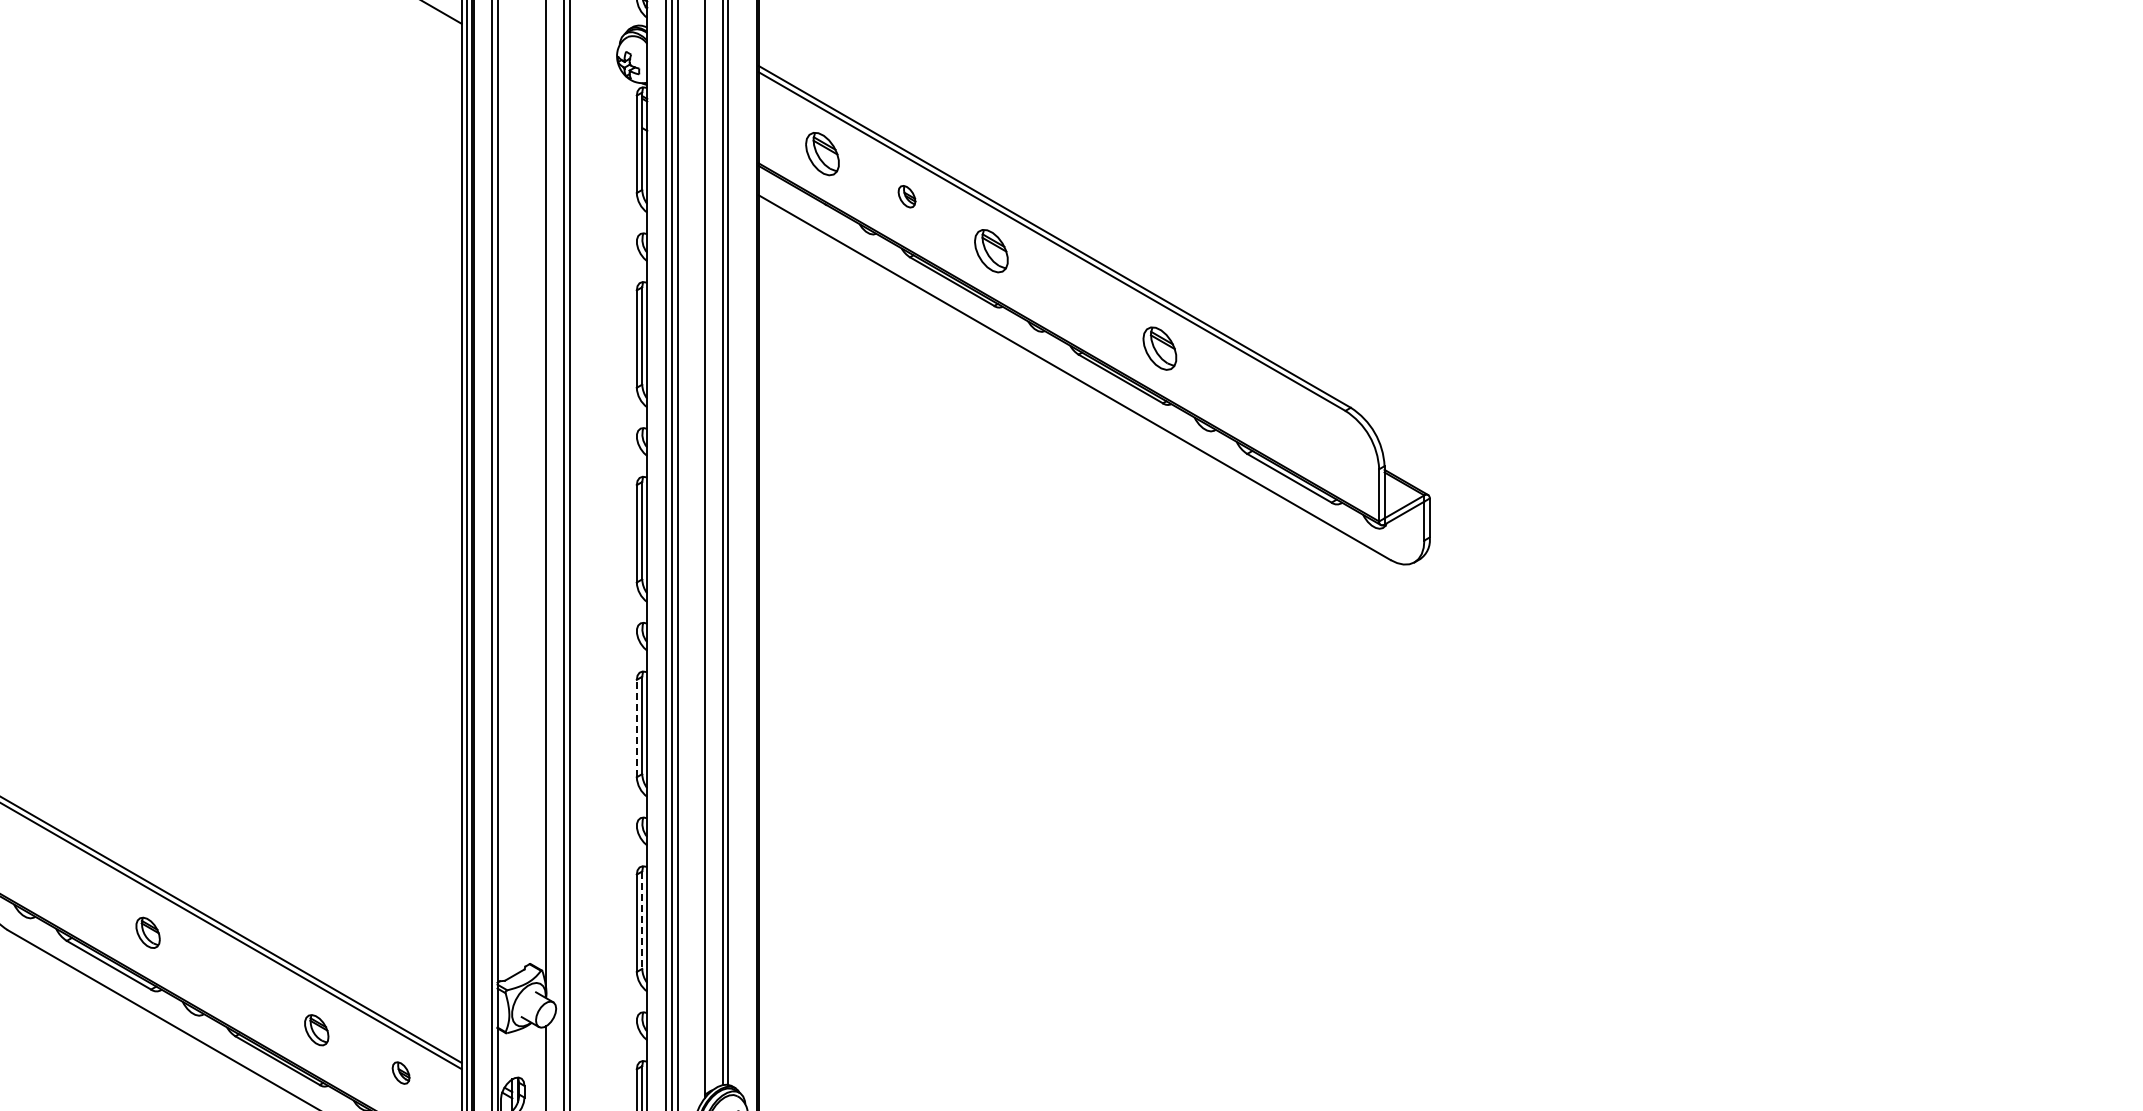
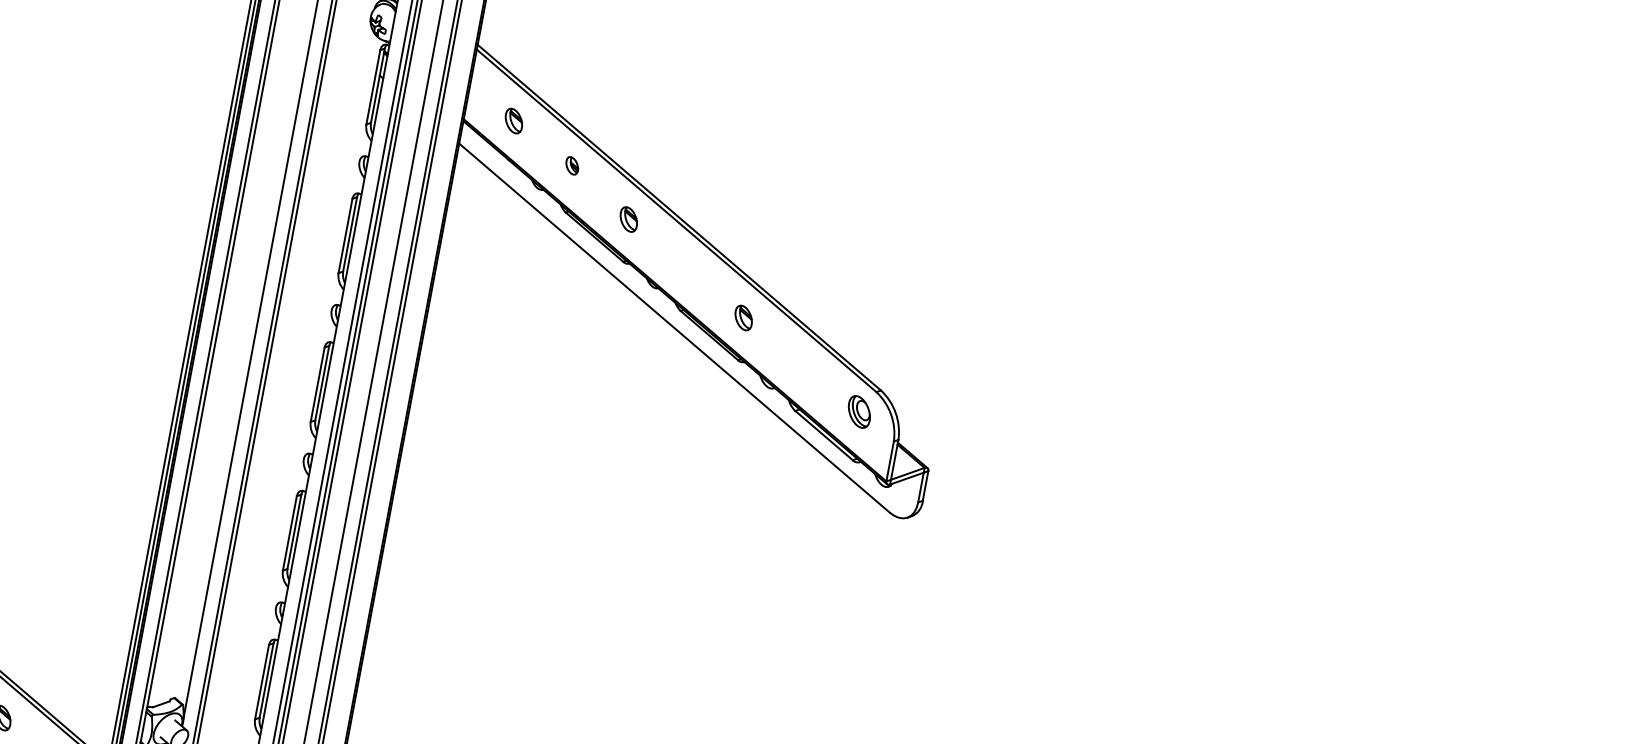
part: (822, 153) -> (513, 120), size x0.71
part: (990, 251) -> (628, 219), size x0.71
part: (1159, 348) -> (743, 317), size x0.71
part: (1328, 439) -> (859, 411), added
line: (636, 728) -> (289, 533), dashed -> solid
line: (642, 920) -> (266, 680), dashed -> solid

